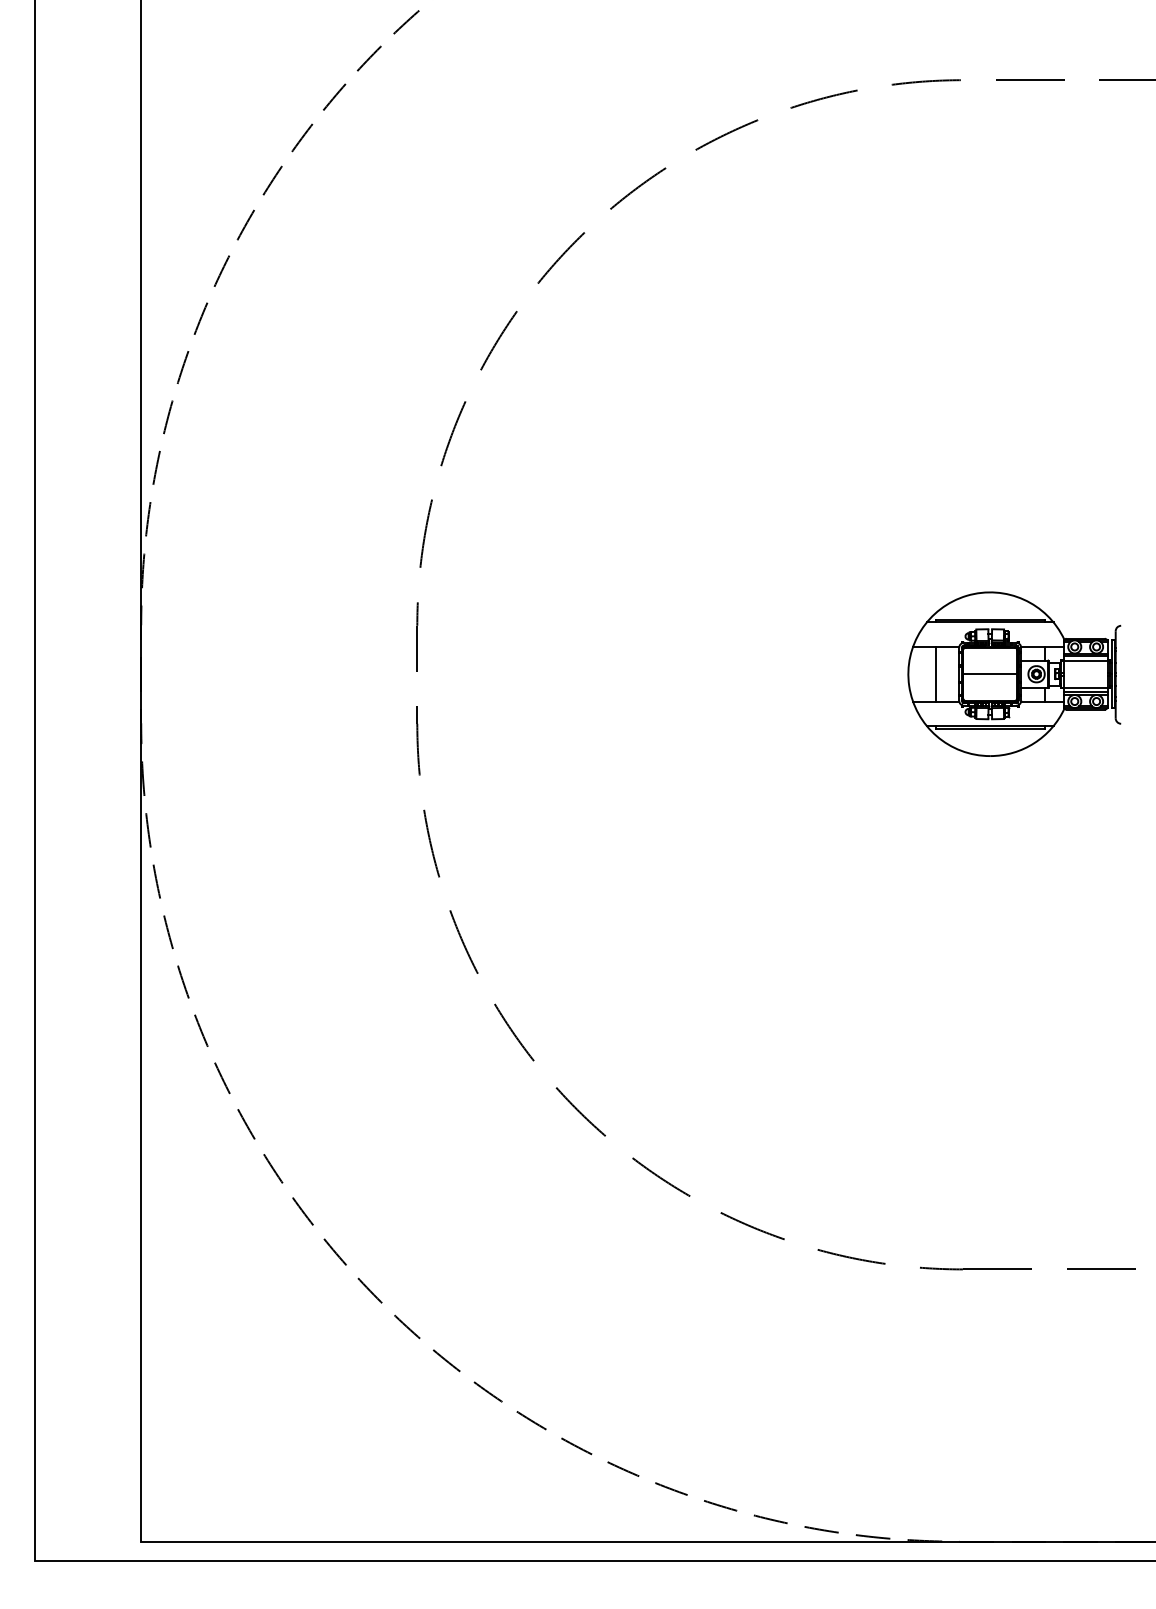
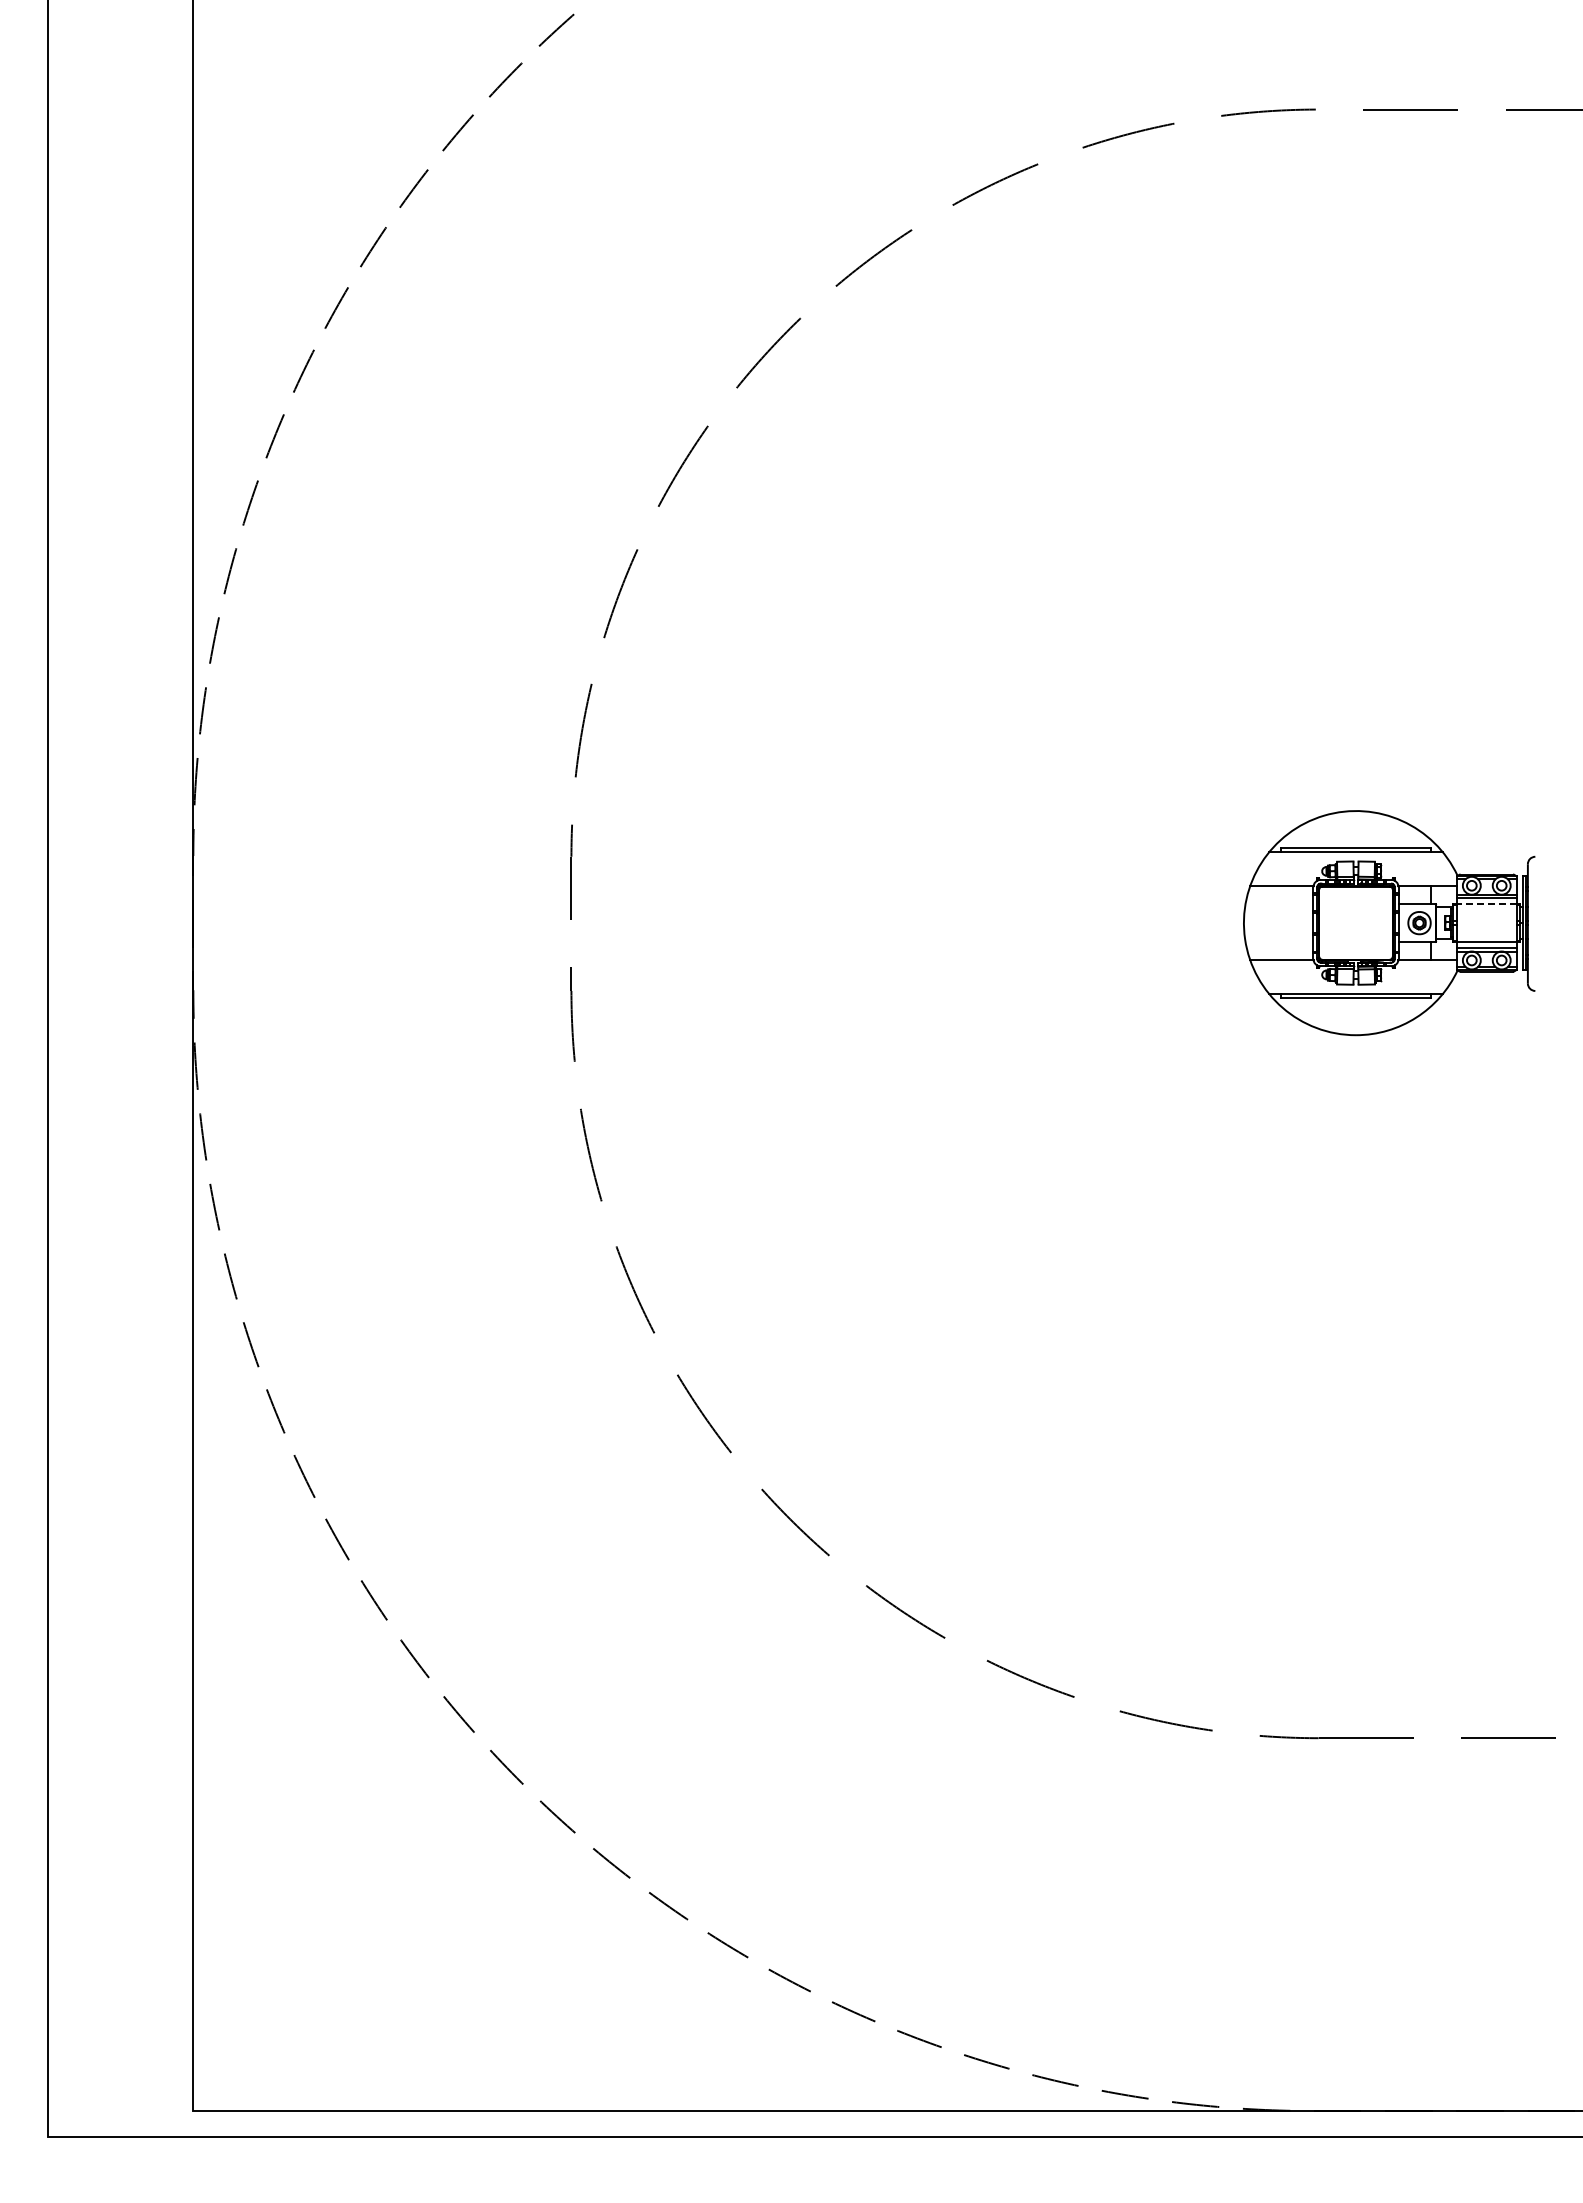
line: (1085, 660) -> (1486, 904), solid -> dashed
line: (935, 673) -> (1281, 922), removed
line: (989, 674) -> (1355, 923), removed

